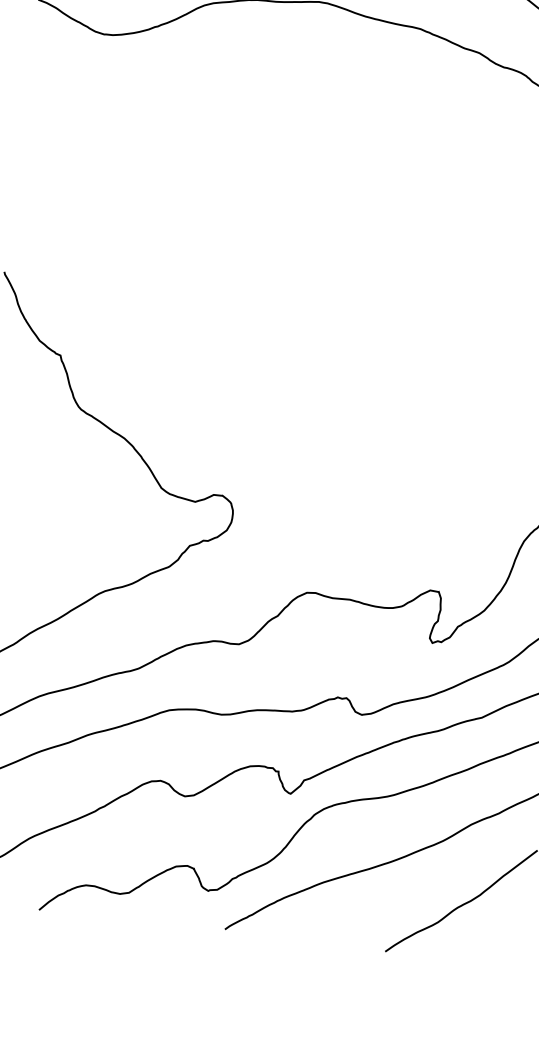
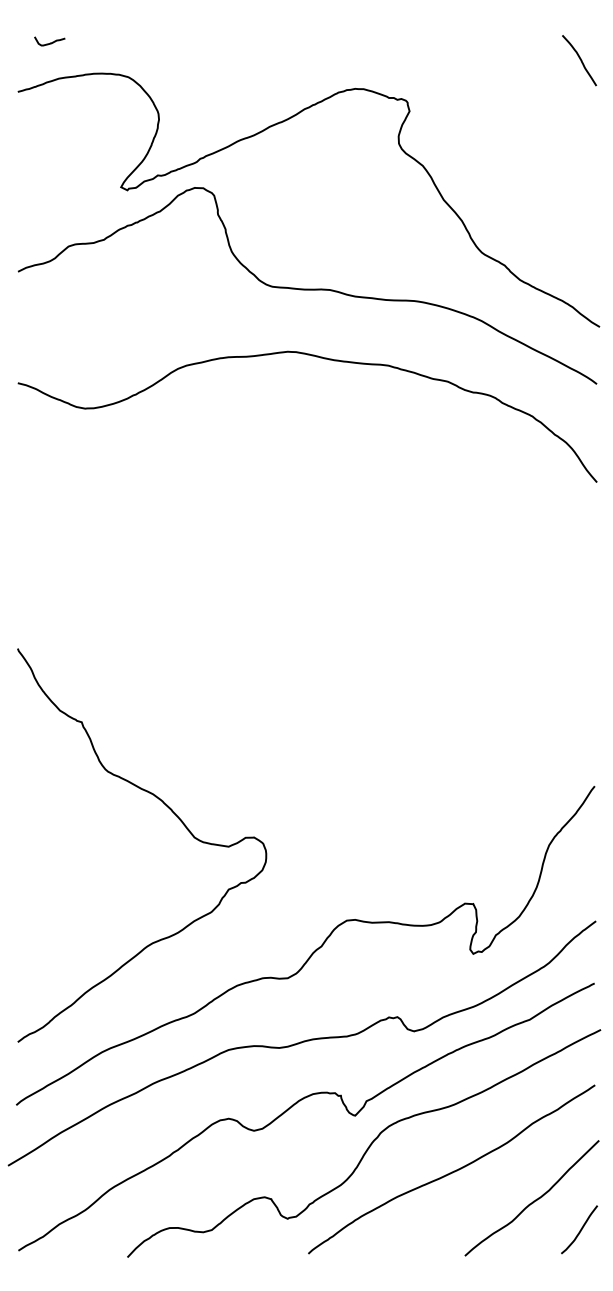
curve: (507, 939) -> (580, 1229), added

